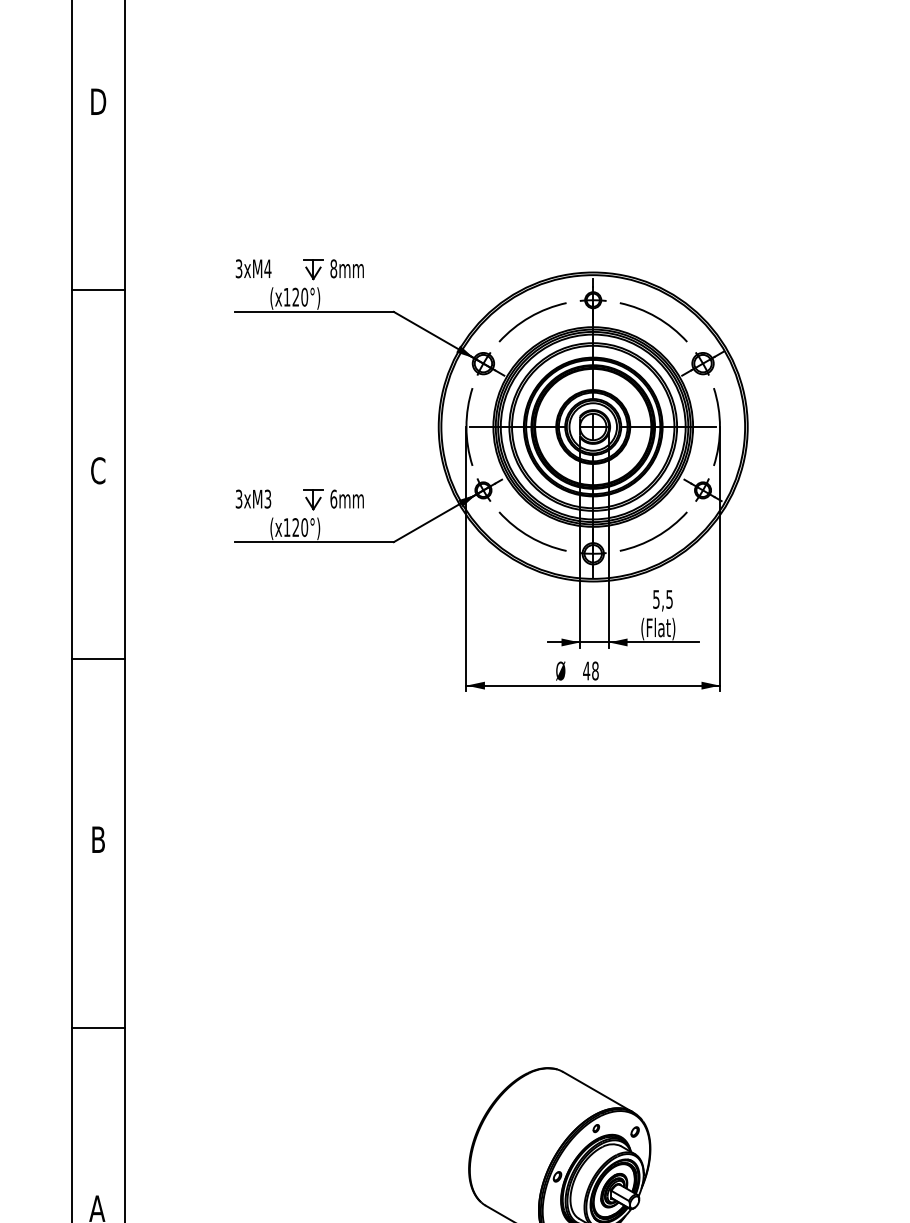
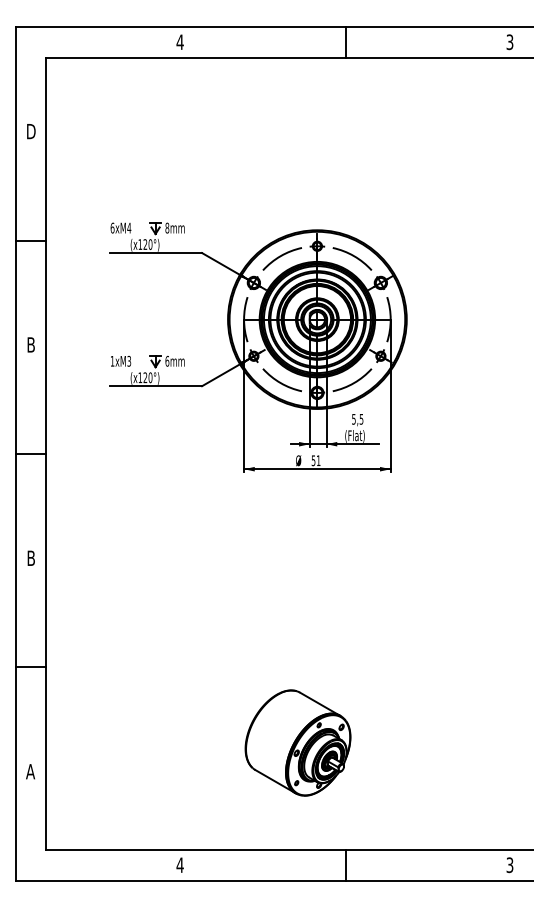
text: (238, 267) -> (112, 227), 3xM4 -> 6xM4
text: (98, 470) -> (31, 344), C -> B
text: (238, 497) -> (112, 360), 3xM3 -> 1xM3
text: (589, 670) -> (315, 460), 48 -> 51

